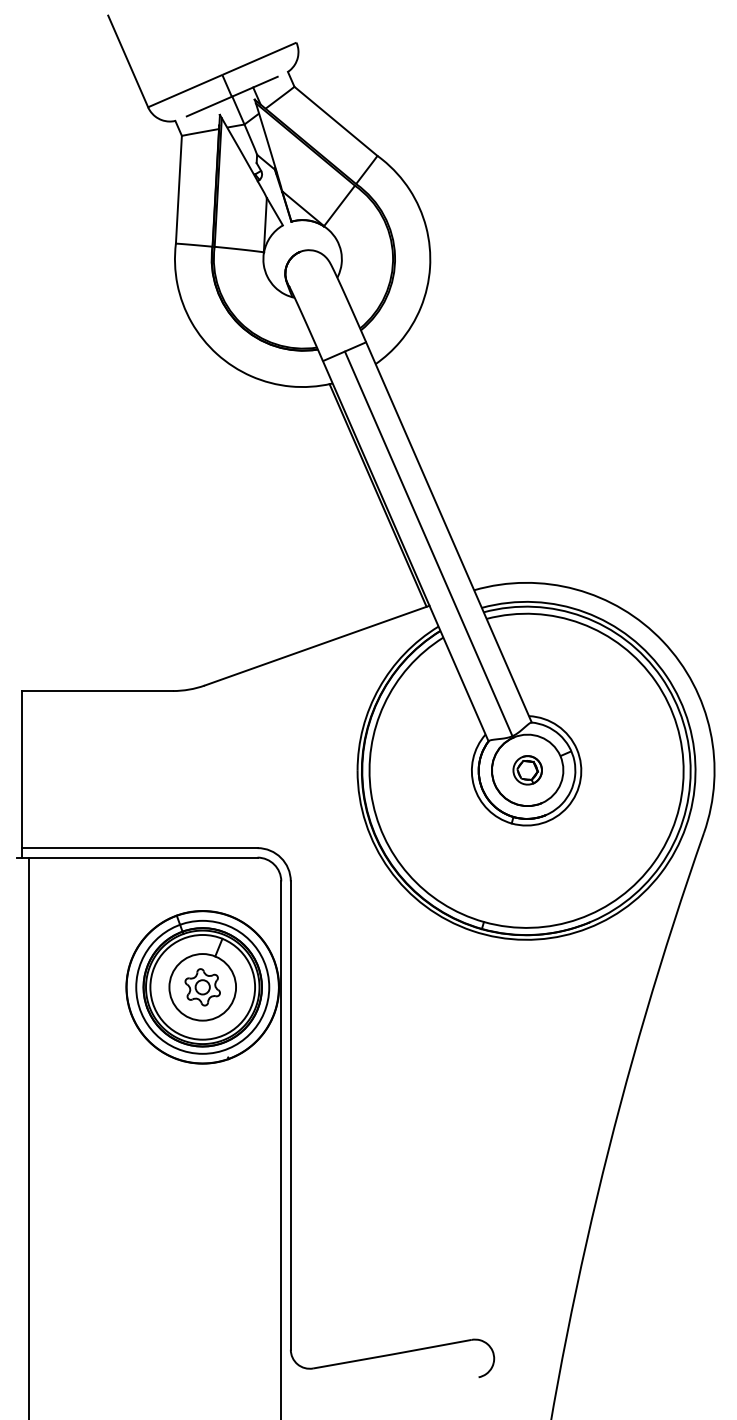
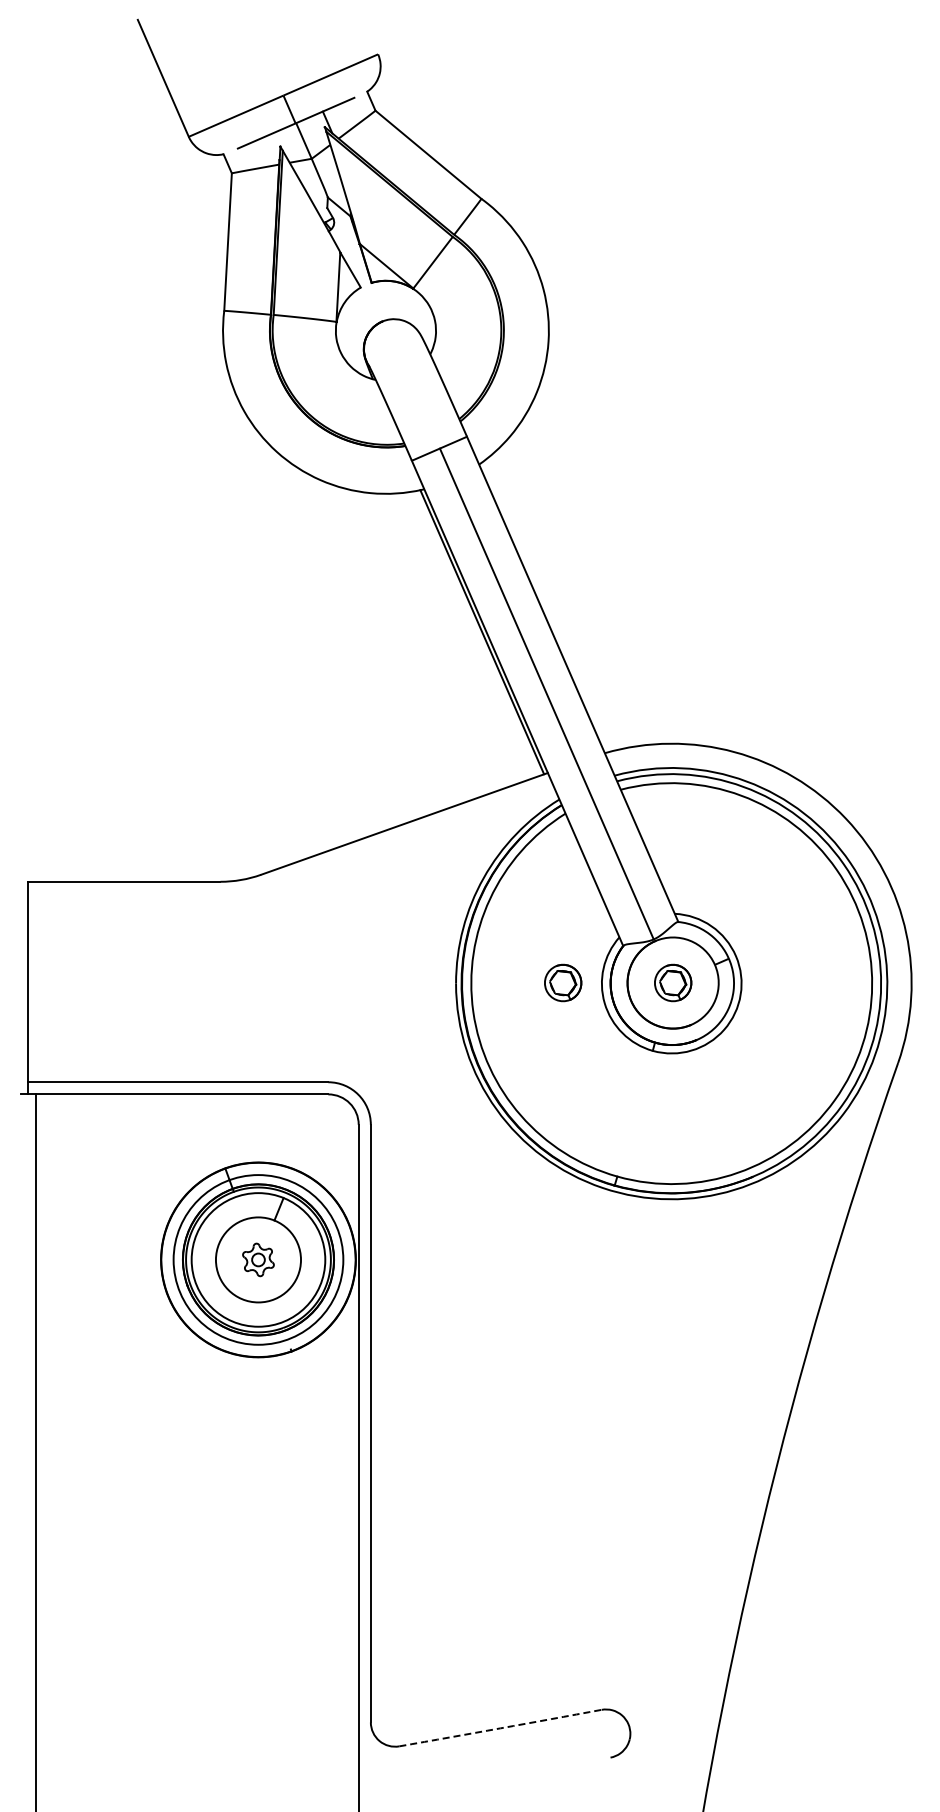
part: (441, 769) -> (563, 982), added
part: (202, 987) -> (258, 1259), size x0.7
arc: (392, 1354) -> (500, 1728), solid -> dashed

